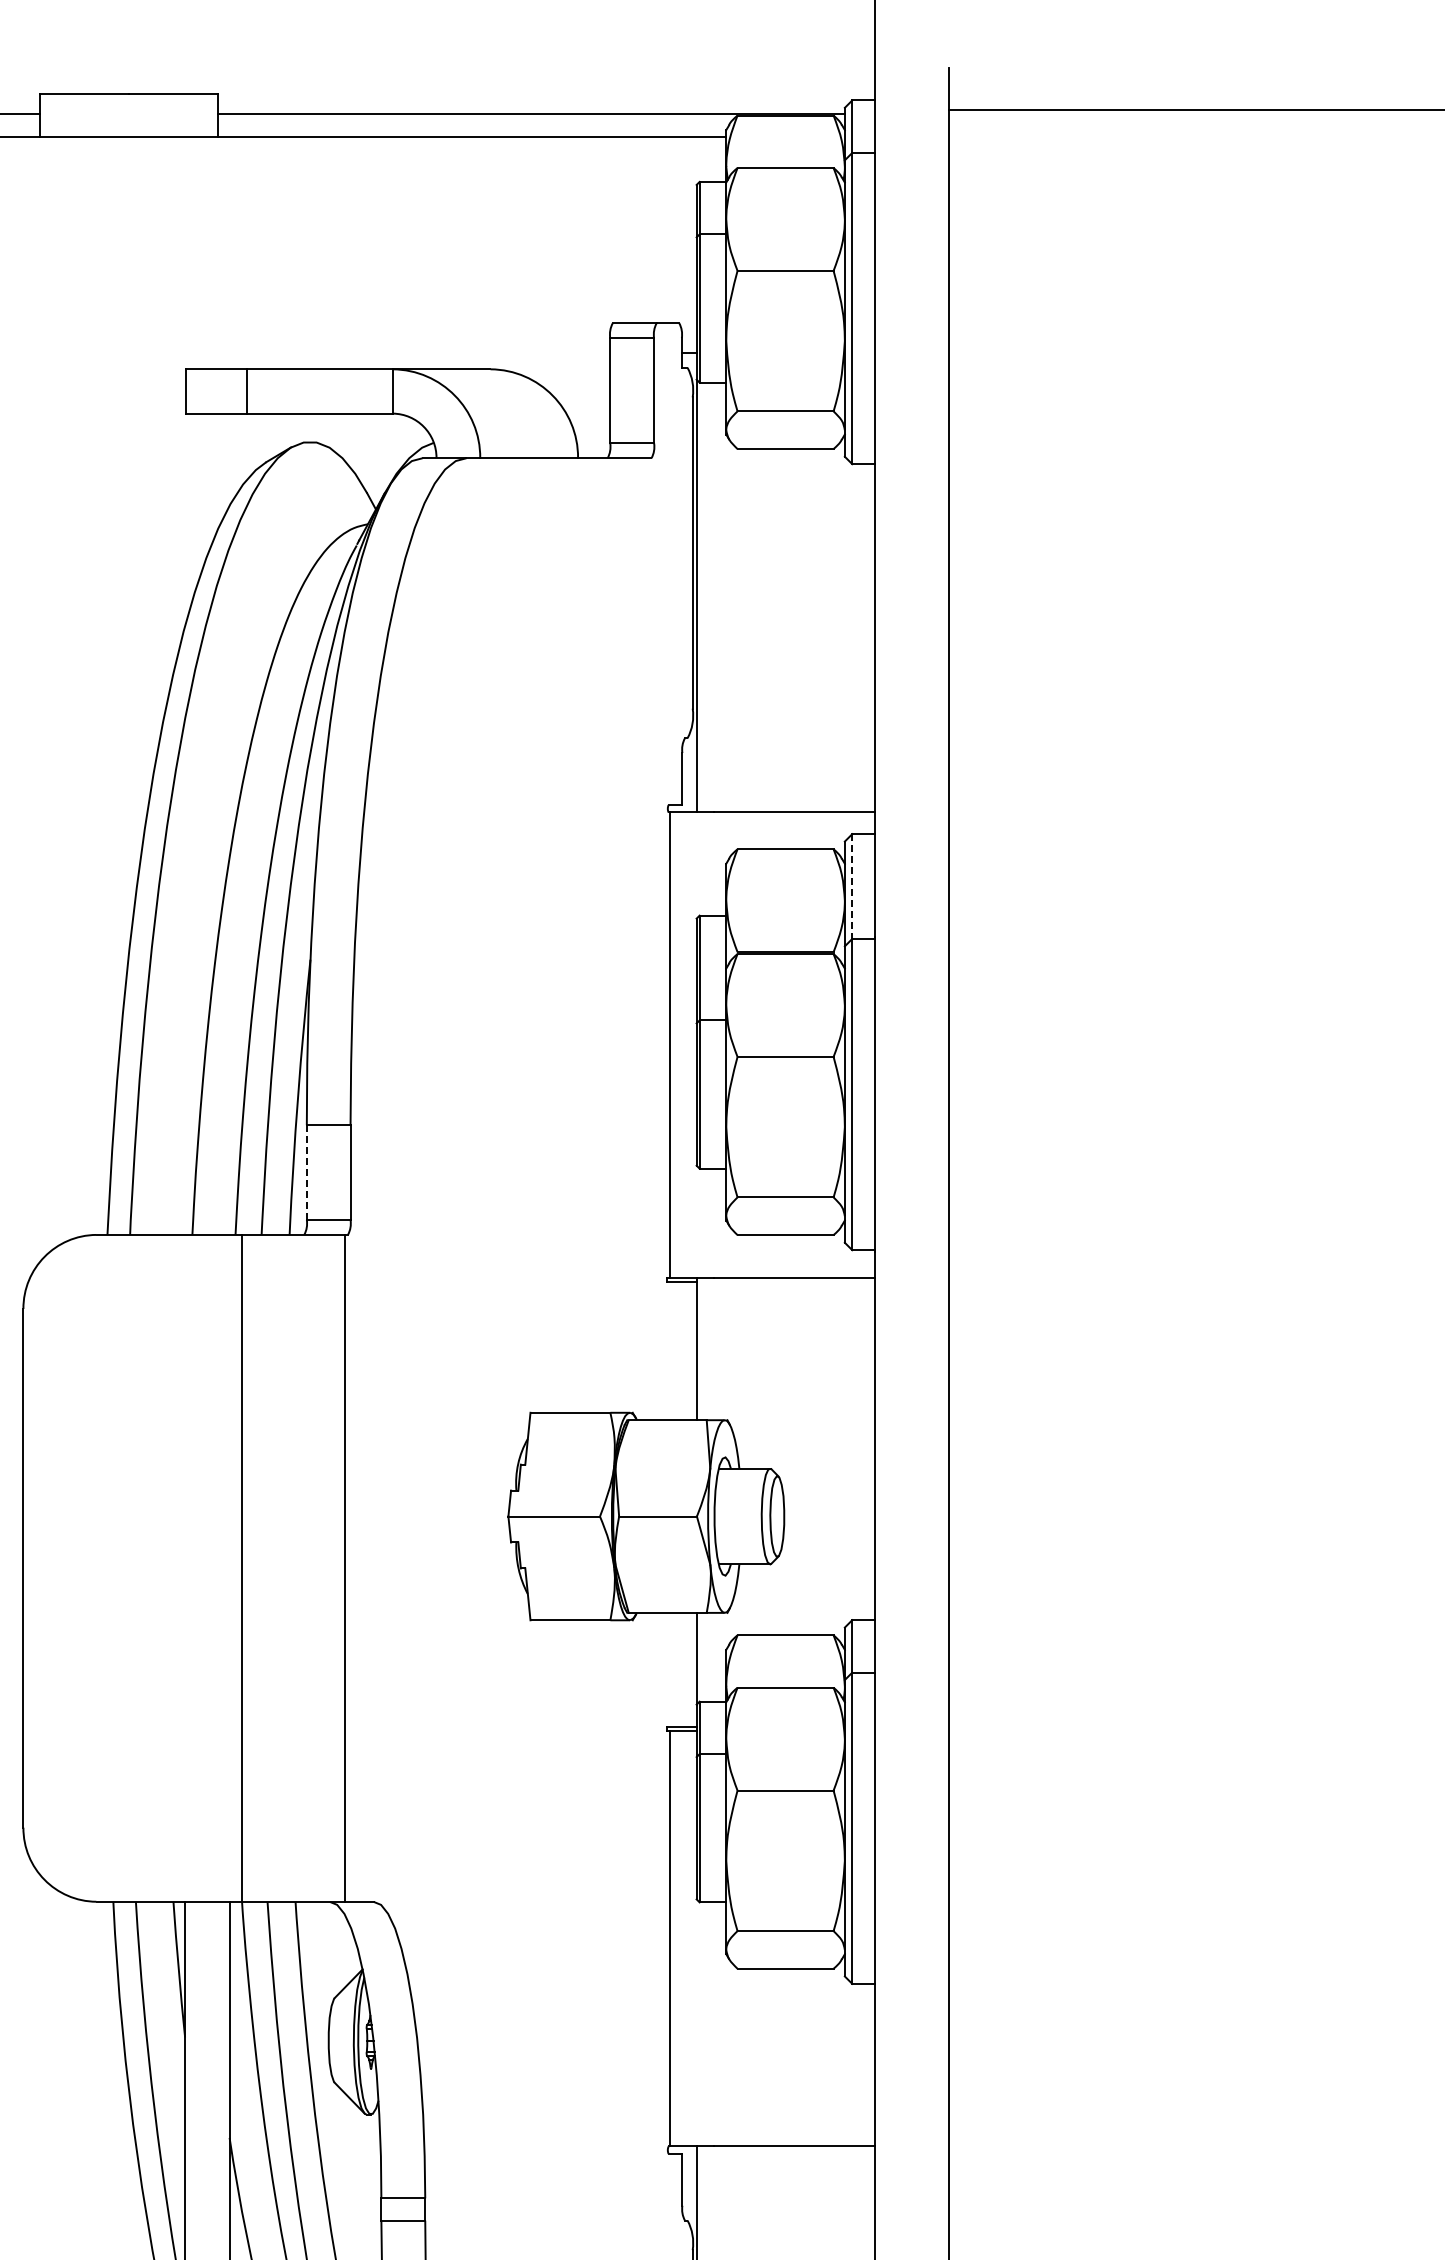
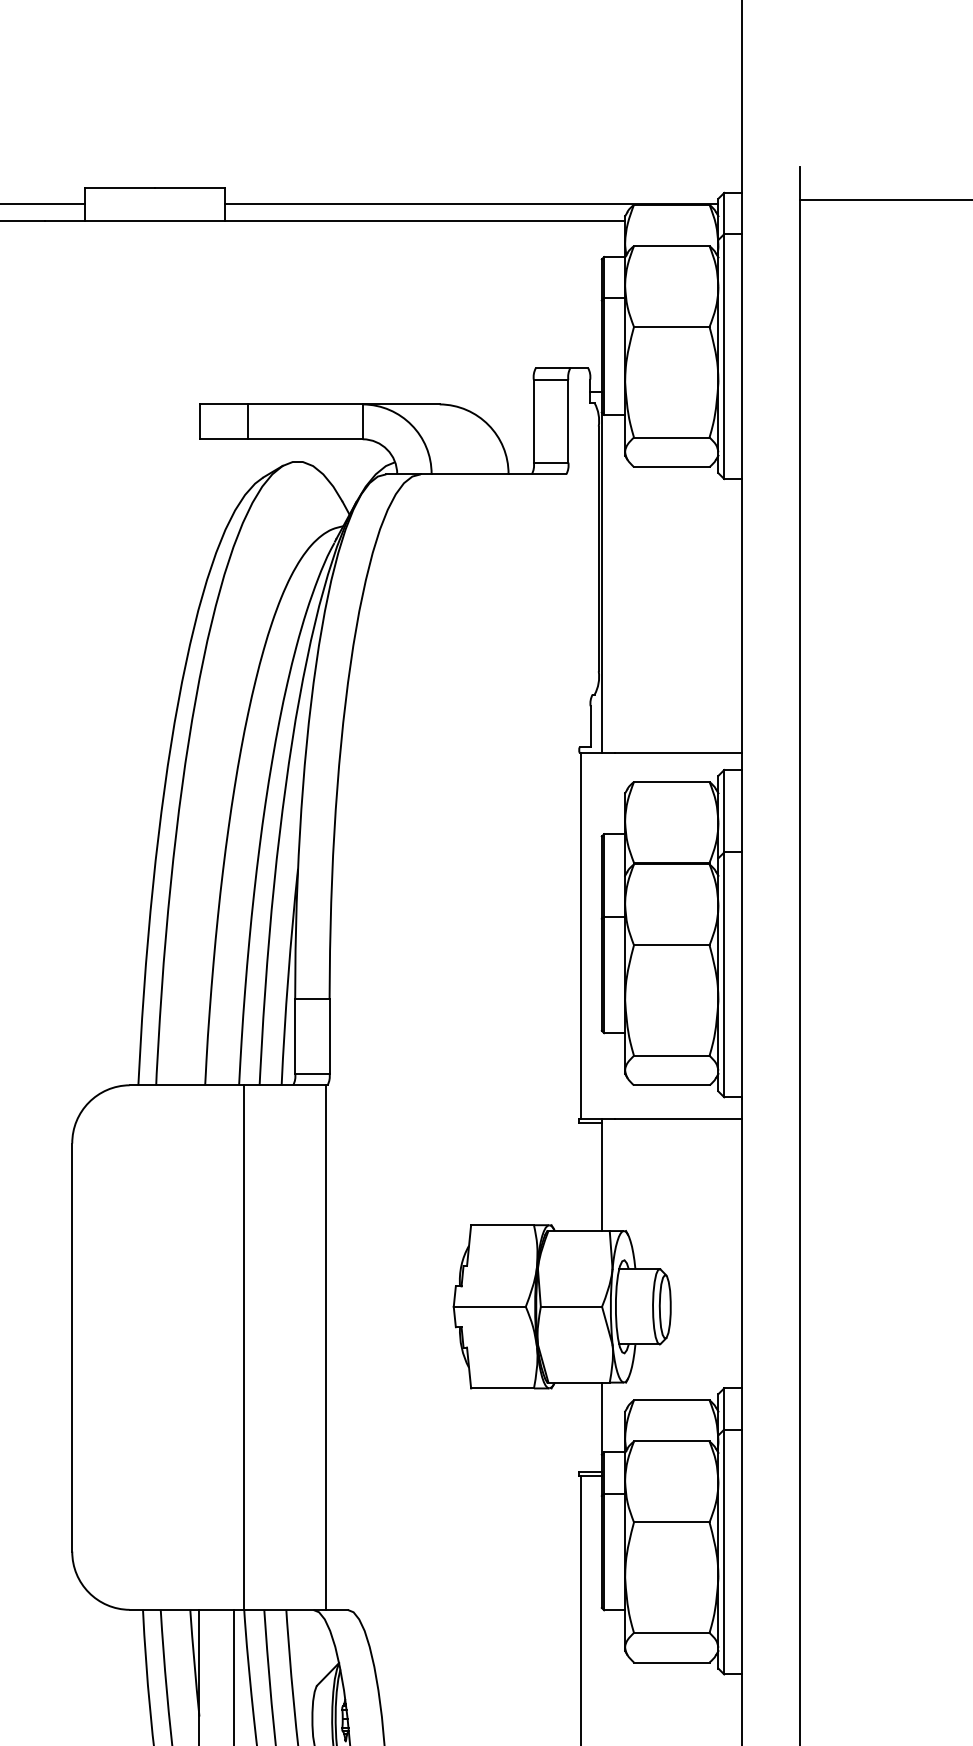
line: (852, 887) -> (724, 812), dashed -> solid
line: (306, 1172) -> (294, 1036), dashed -> solid

